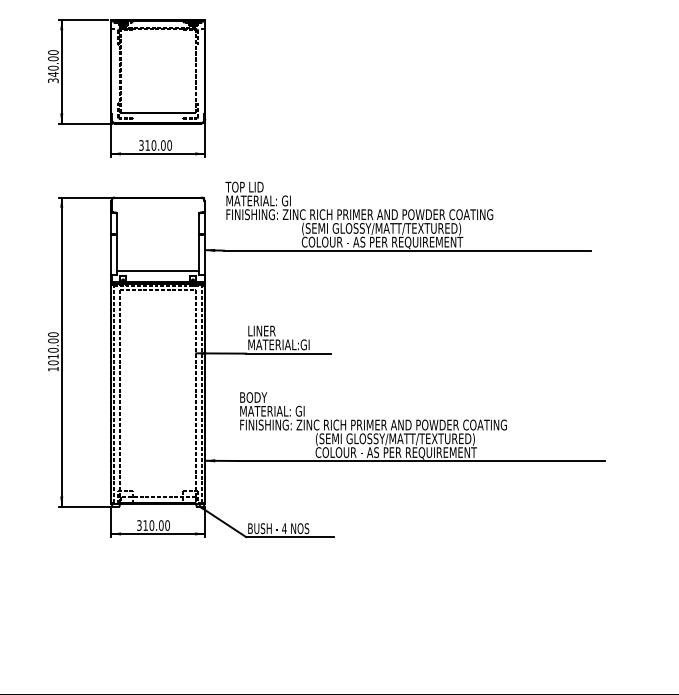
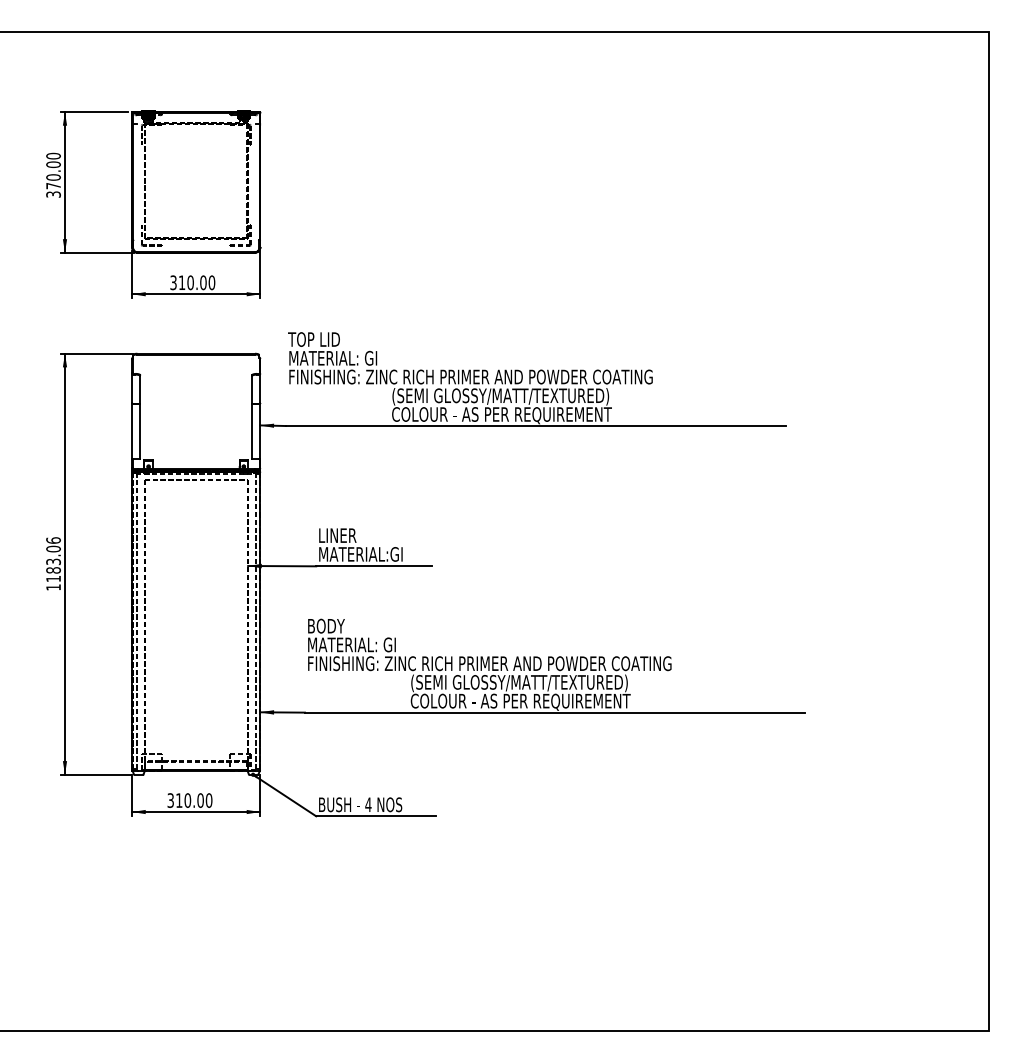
text: (53, 74) -> (53, 185), 340.00 -> 370.00
line: (158, 270) -> (196, 453), removed
text: (53, 348) -> (53, 559), 1010.00 -> 1183.06

